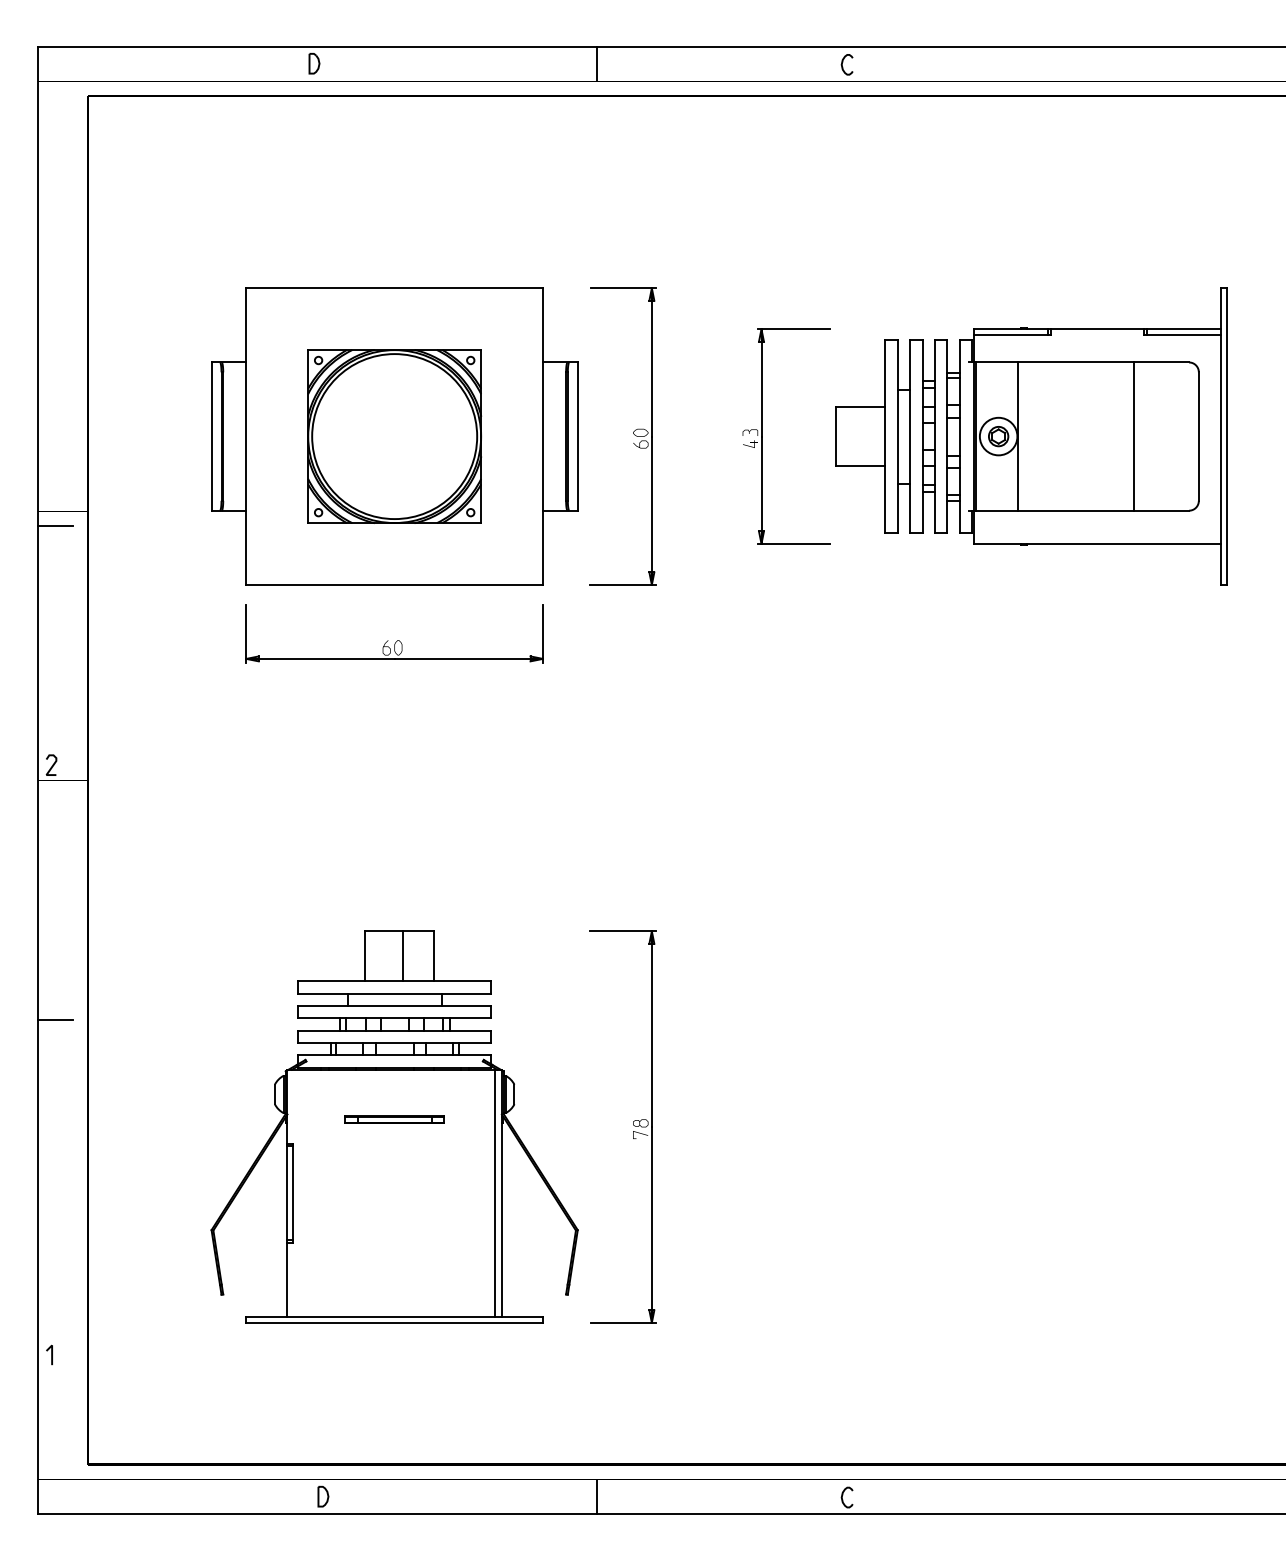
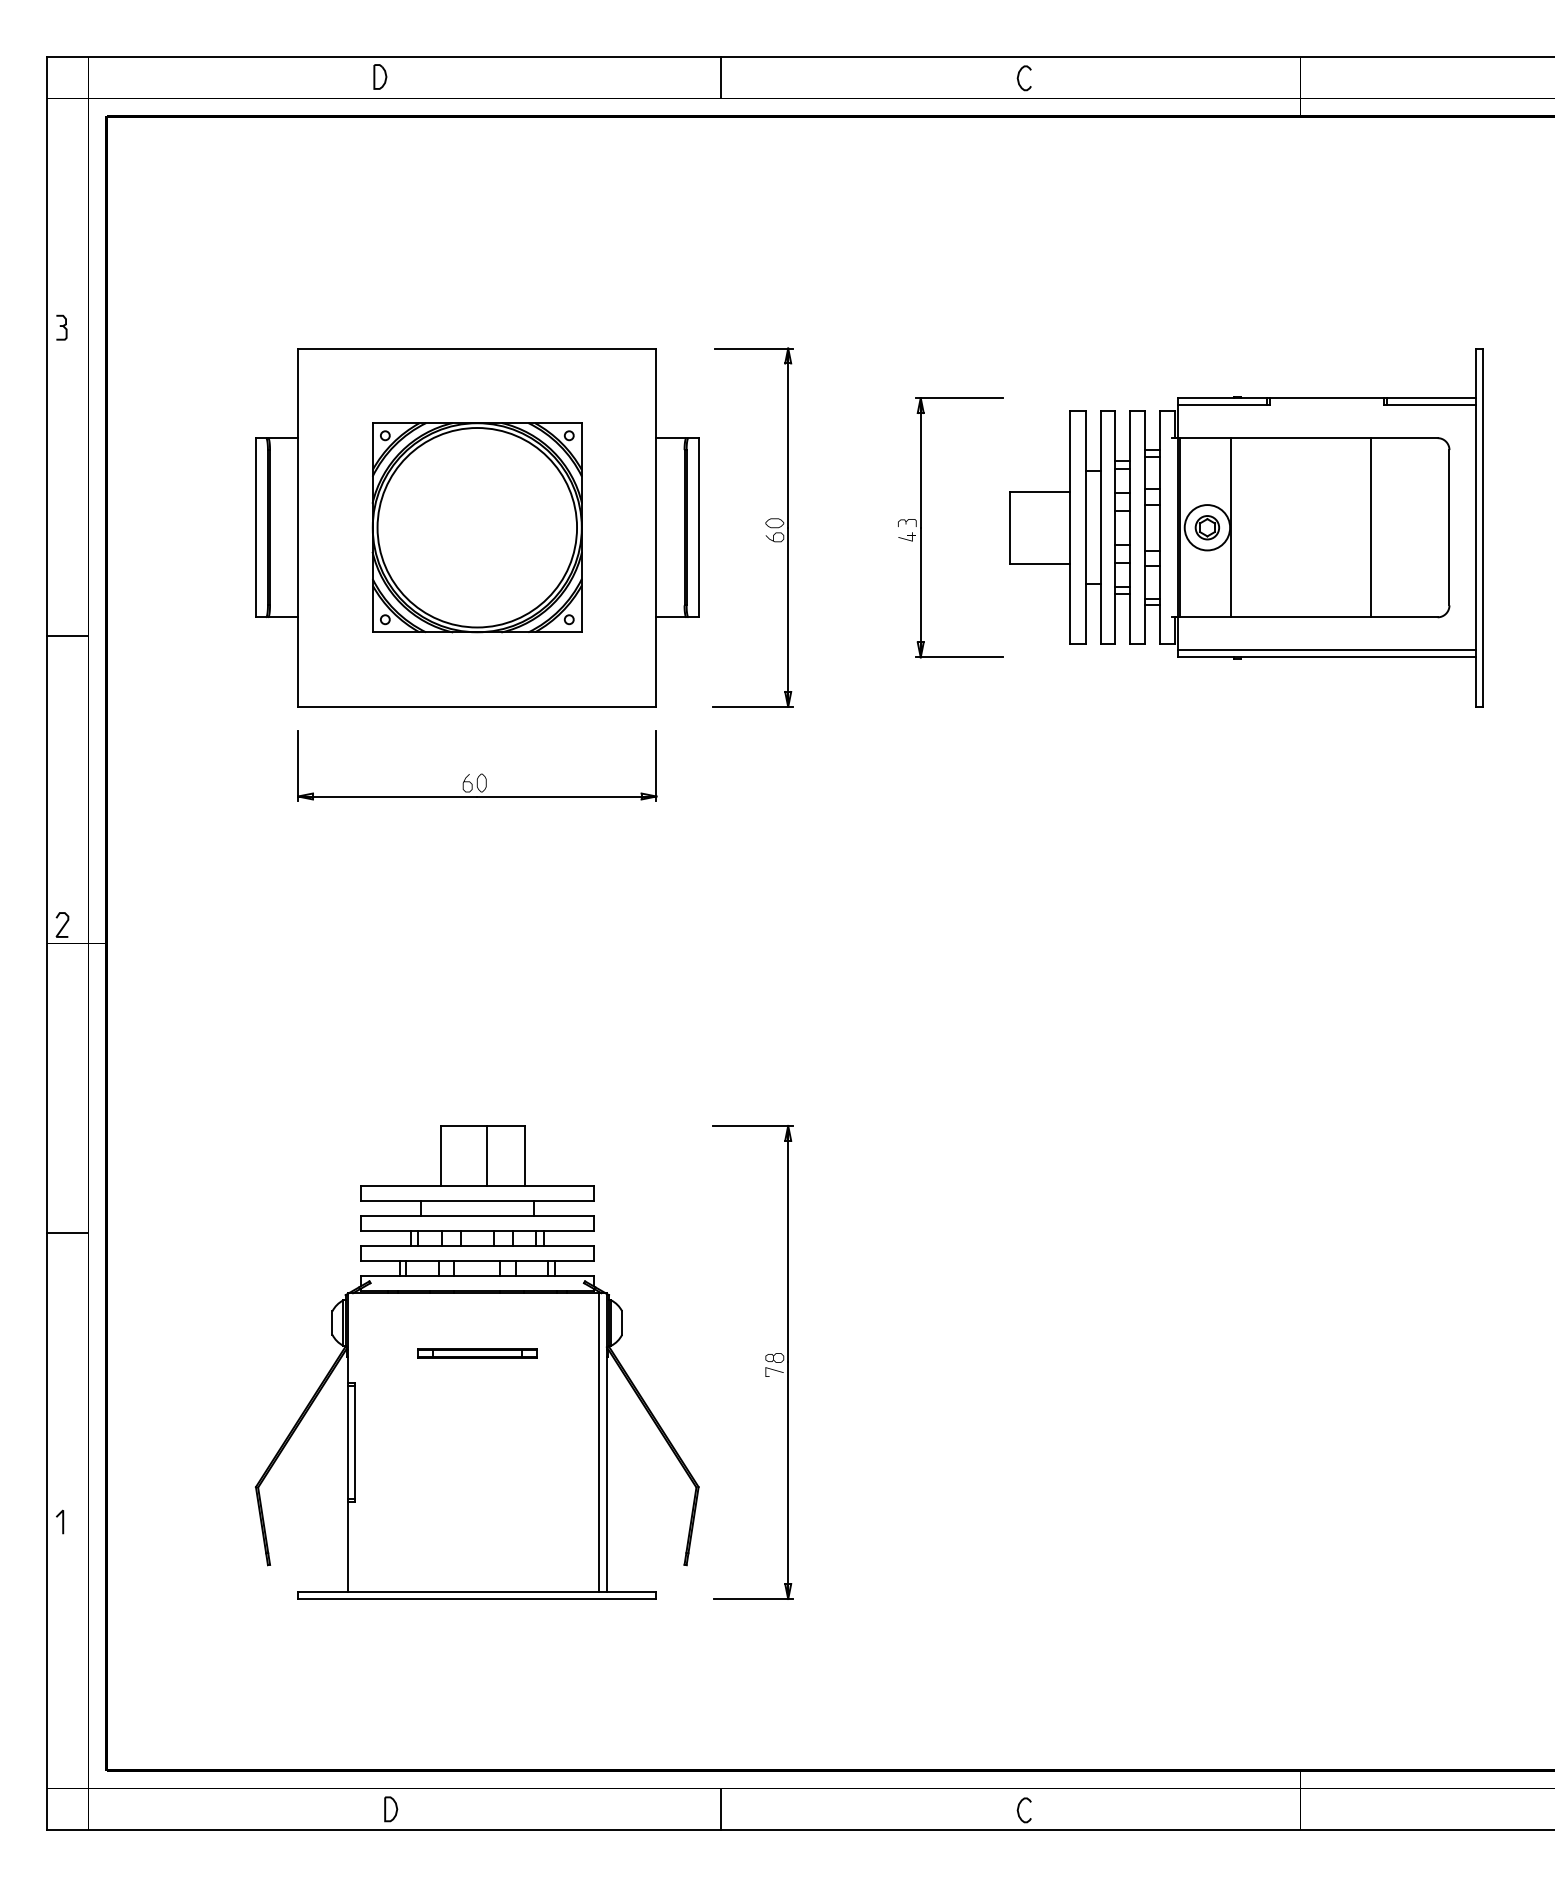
part: (50, 270) -> (61, 326), added
line: (1096, 537) -> (1325, 649), added
line: (51, 1354) -> (62, 1521), moved

